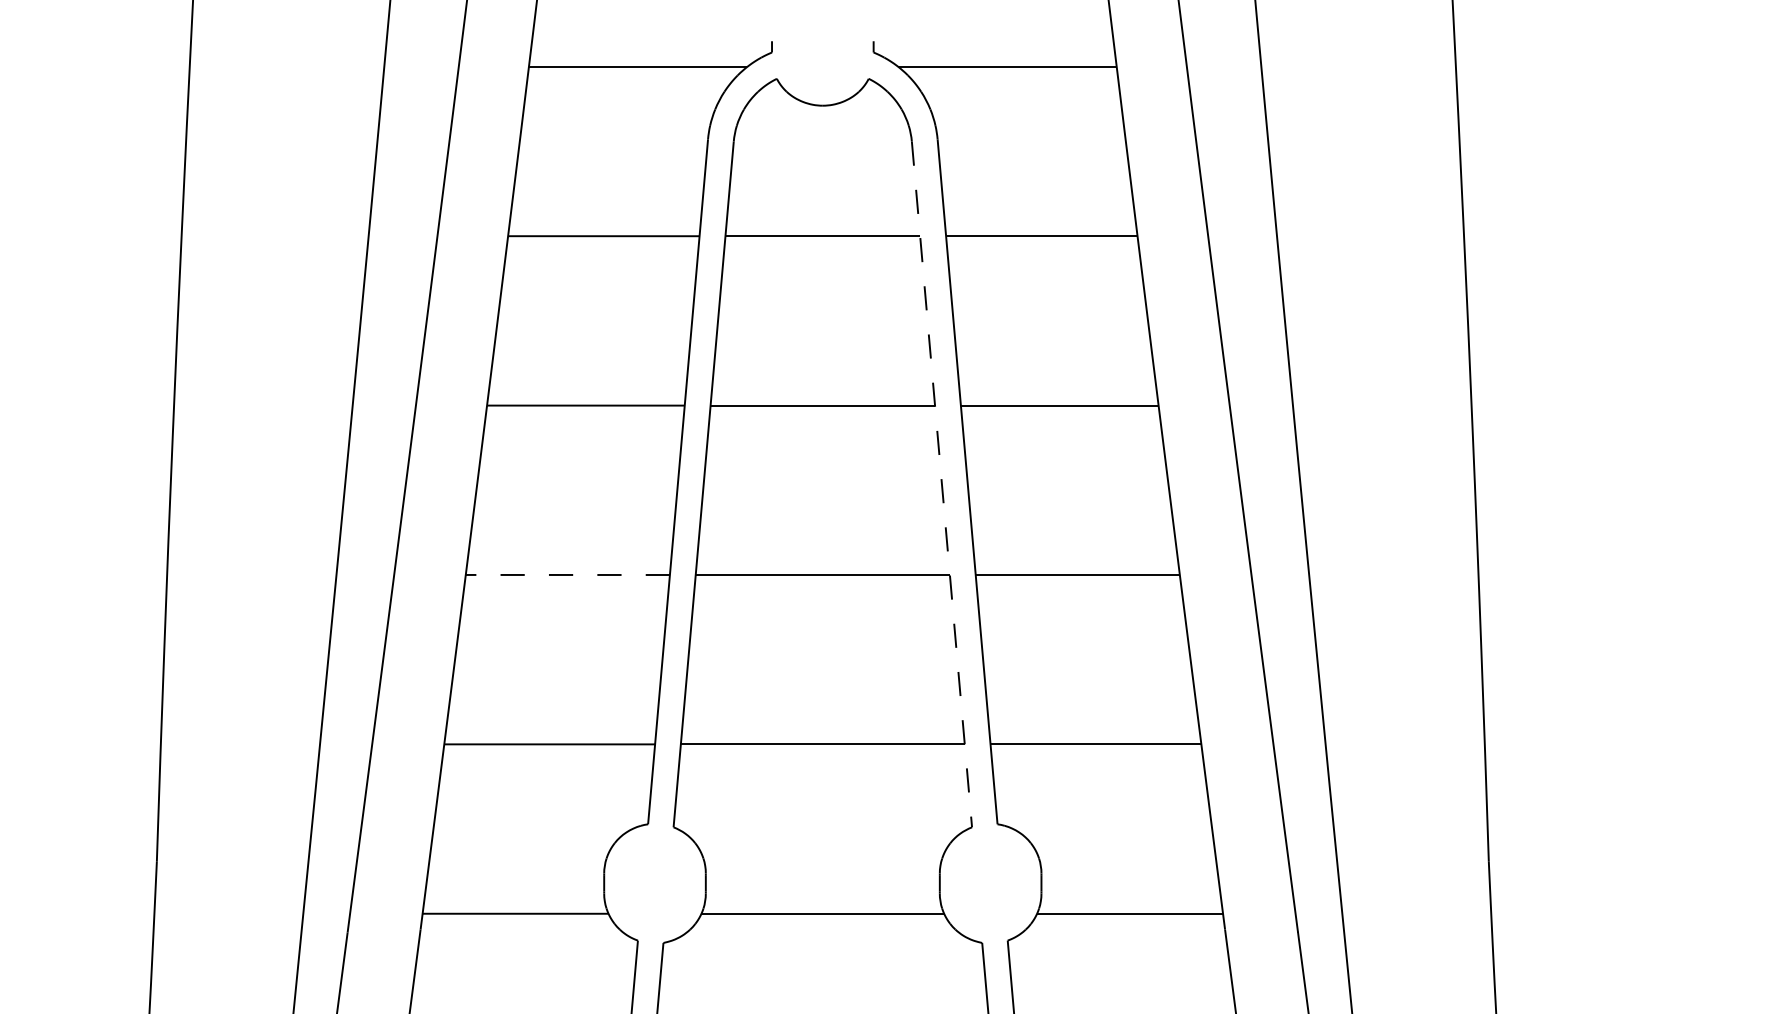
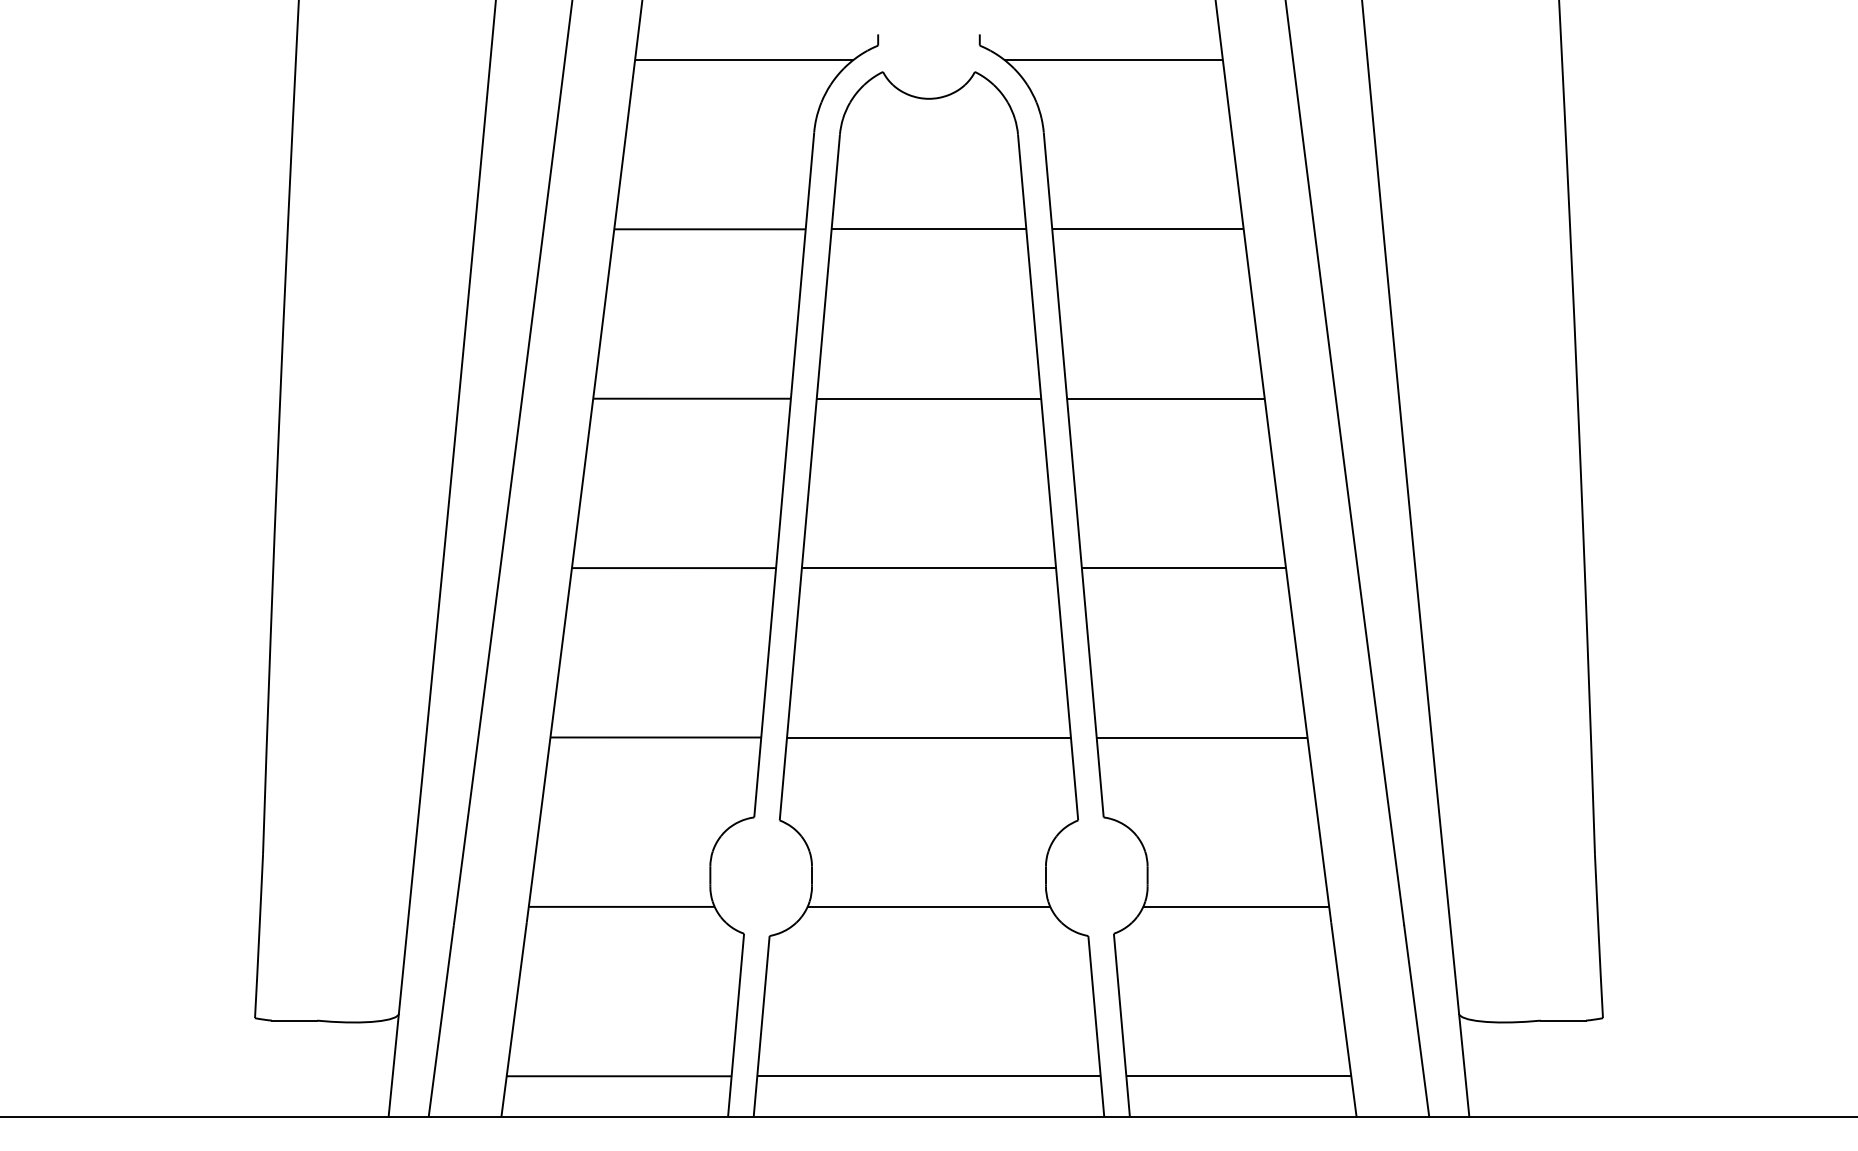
line: (942, 485) -> (1048, 478), dashed -> solid
line: (567, 575) -> (673, 568), dashed -> solid

